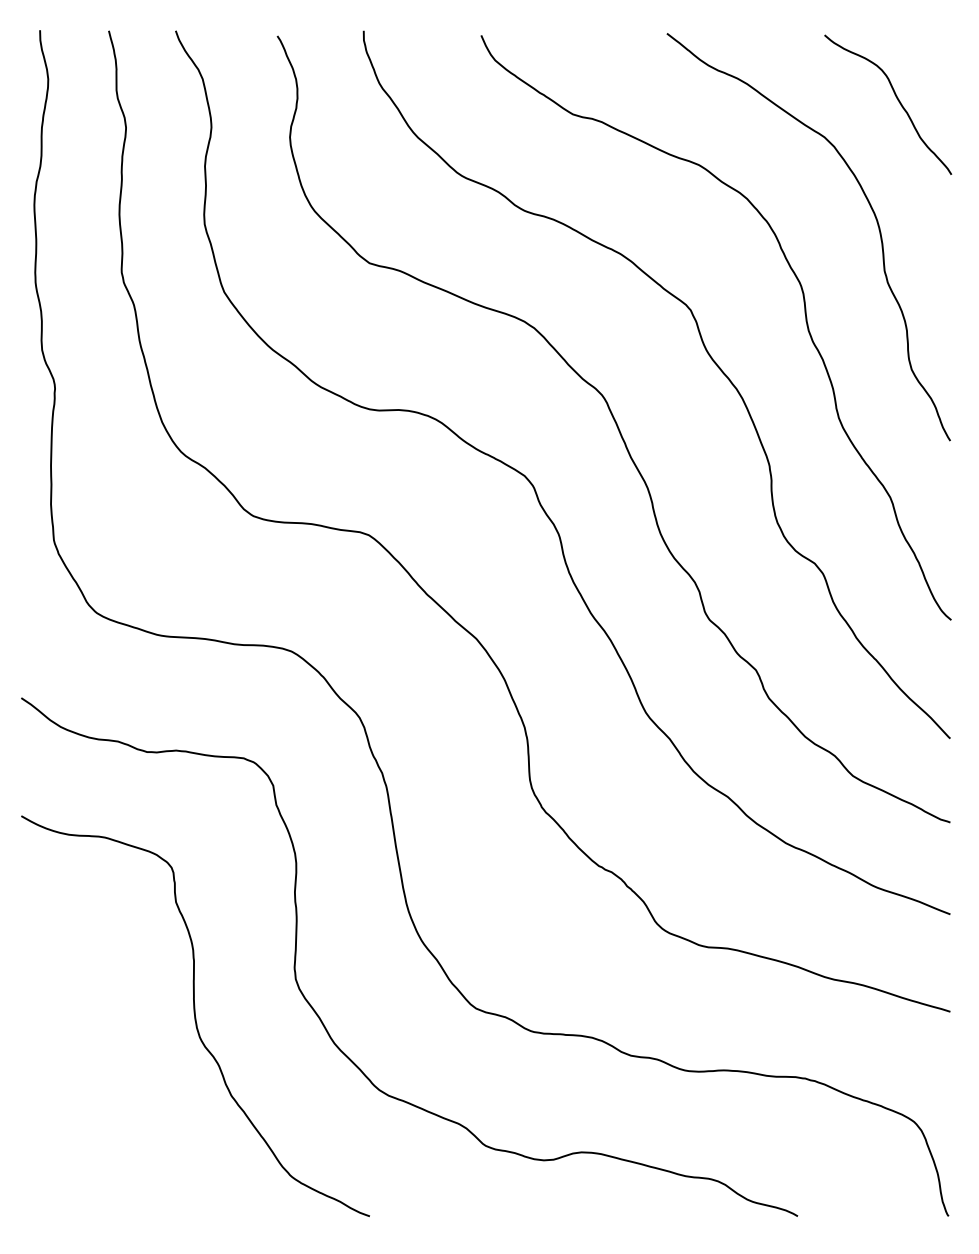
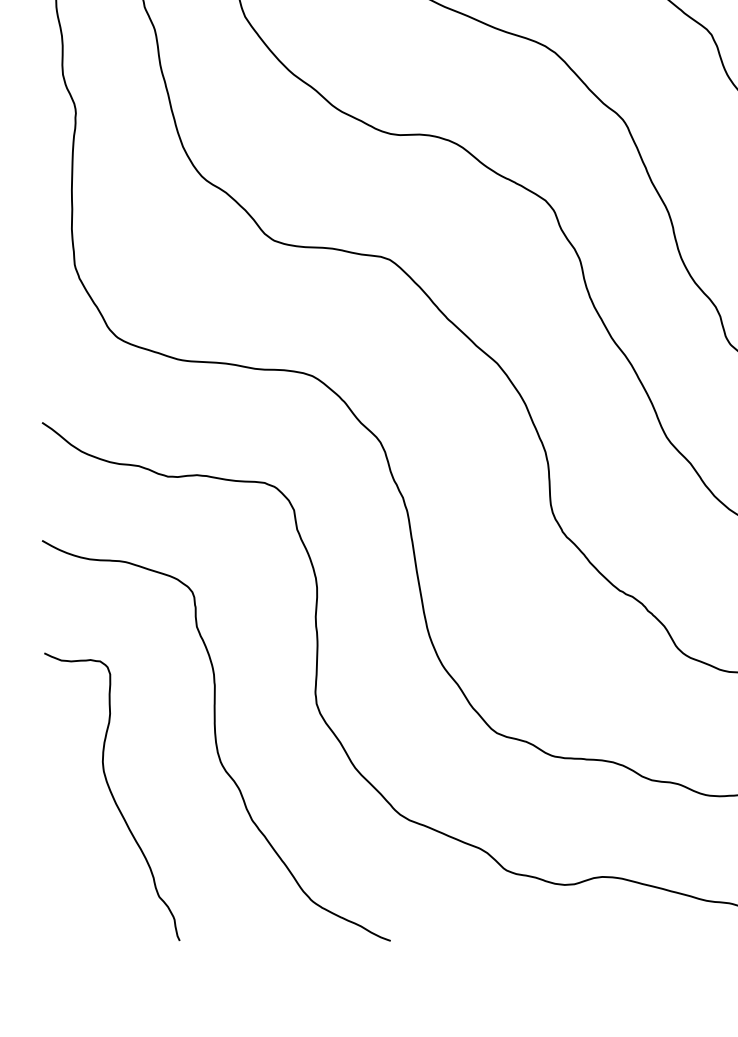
curve: (91, 1072) -> (112, 797), added

